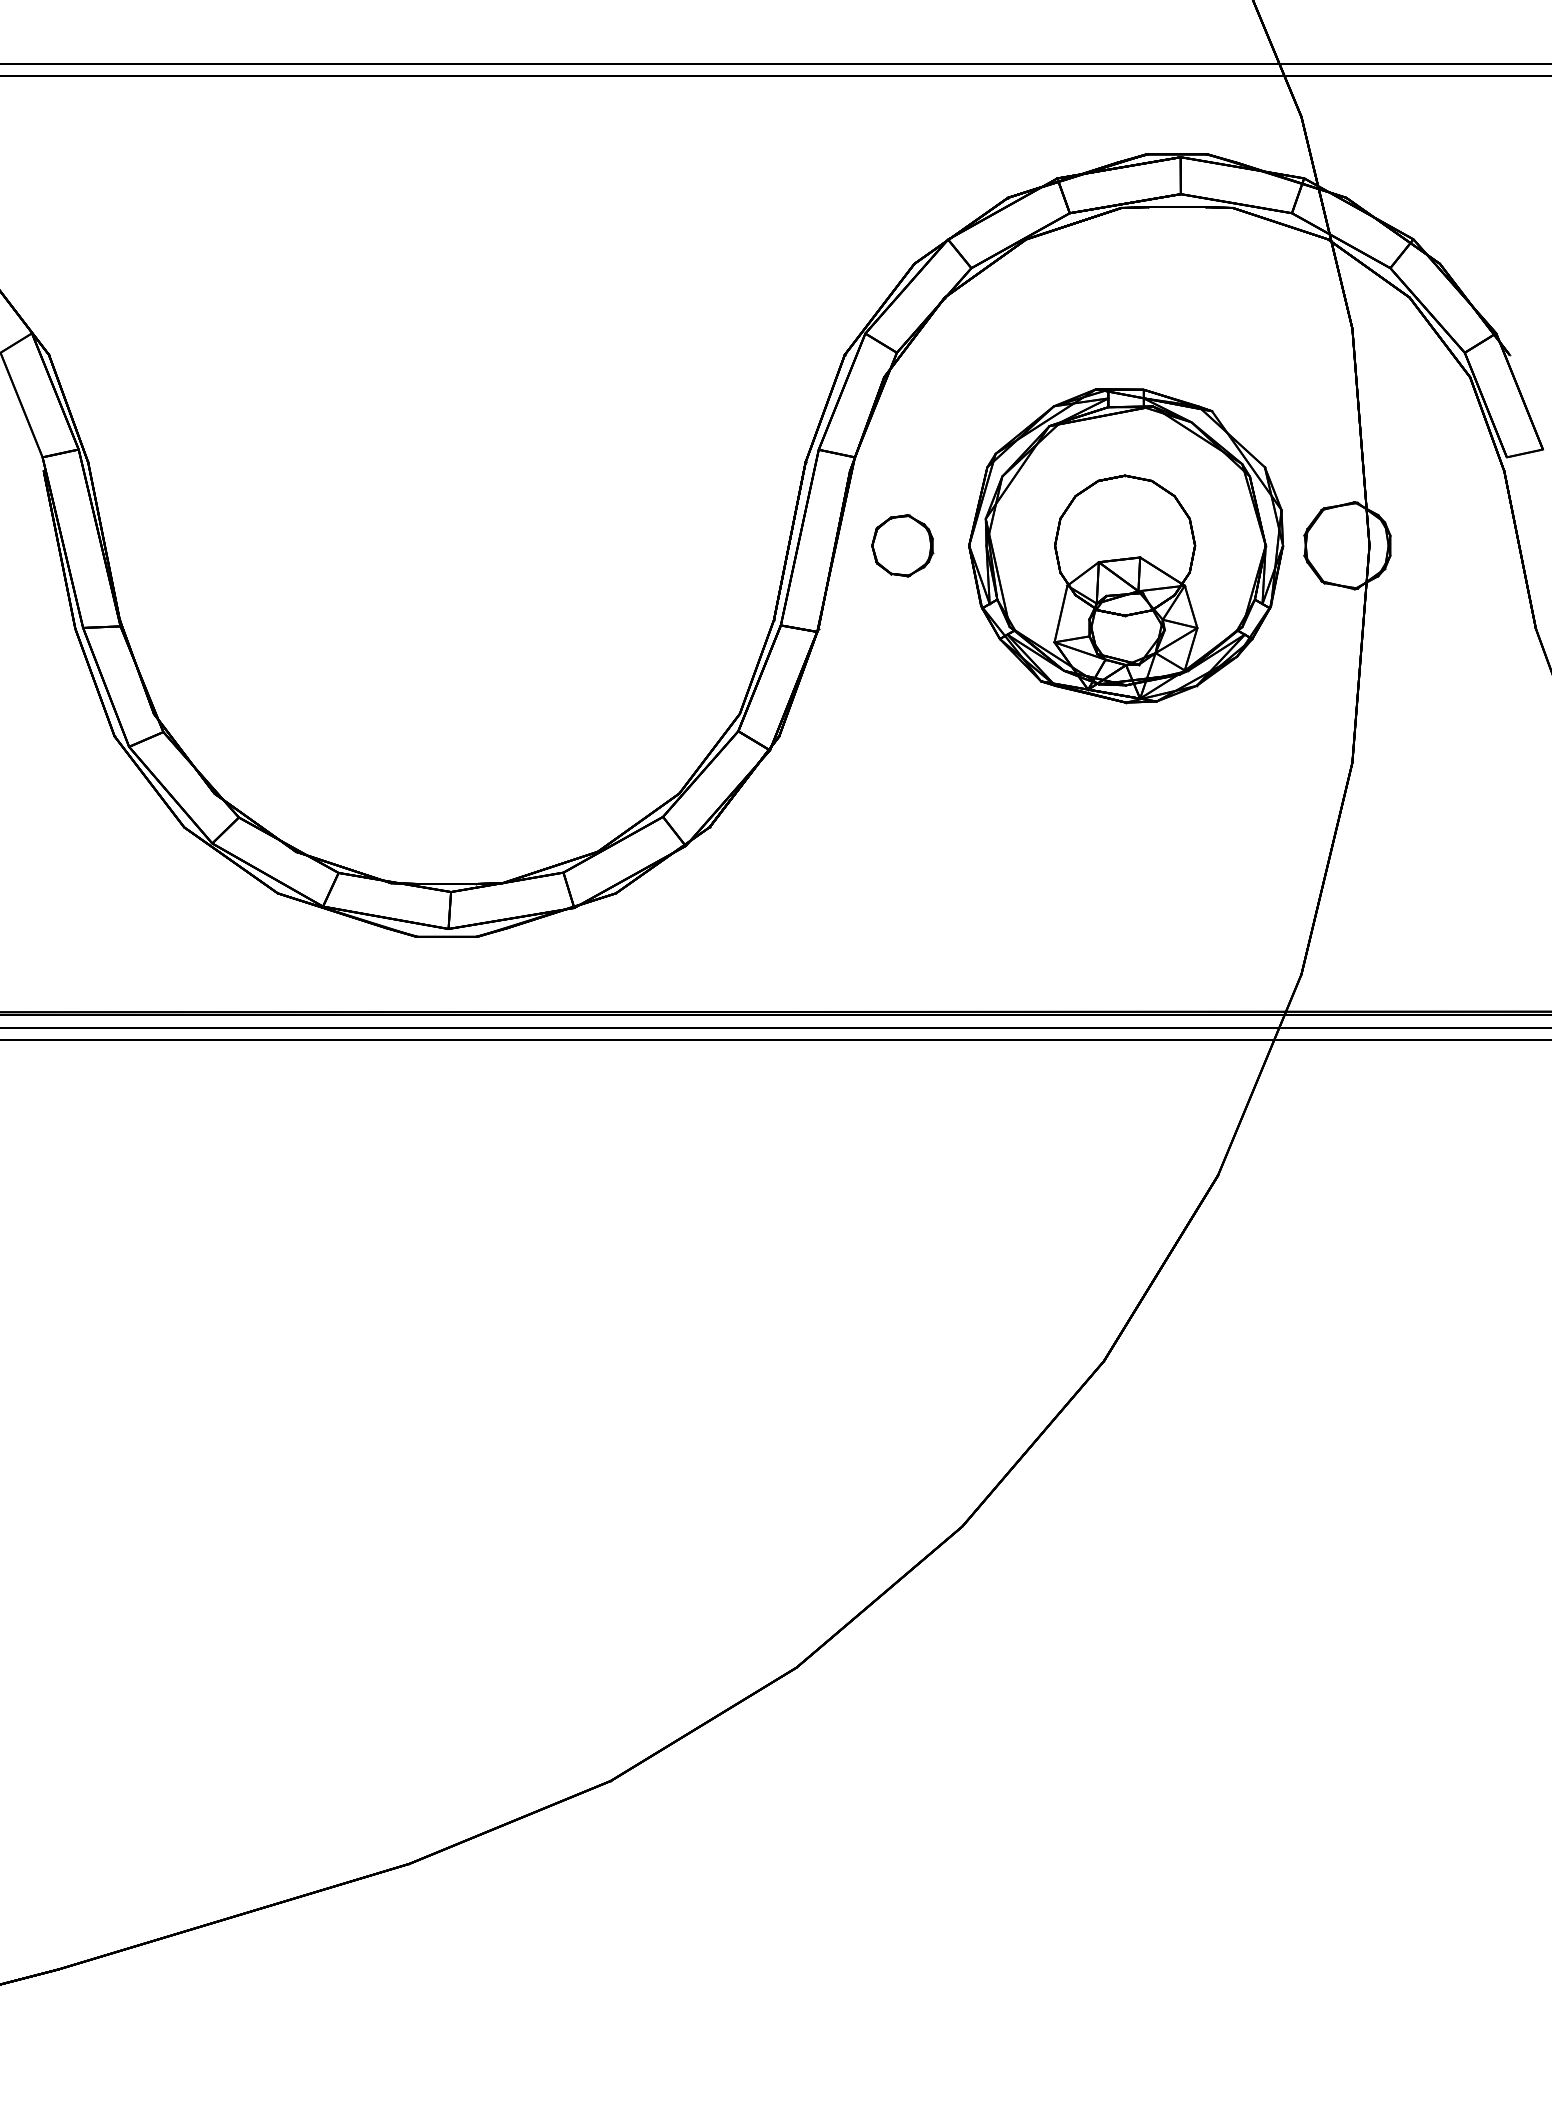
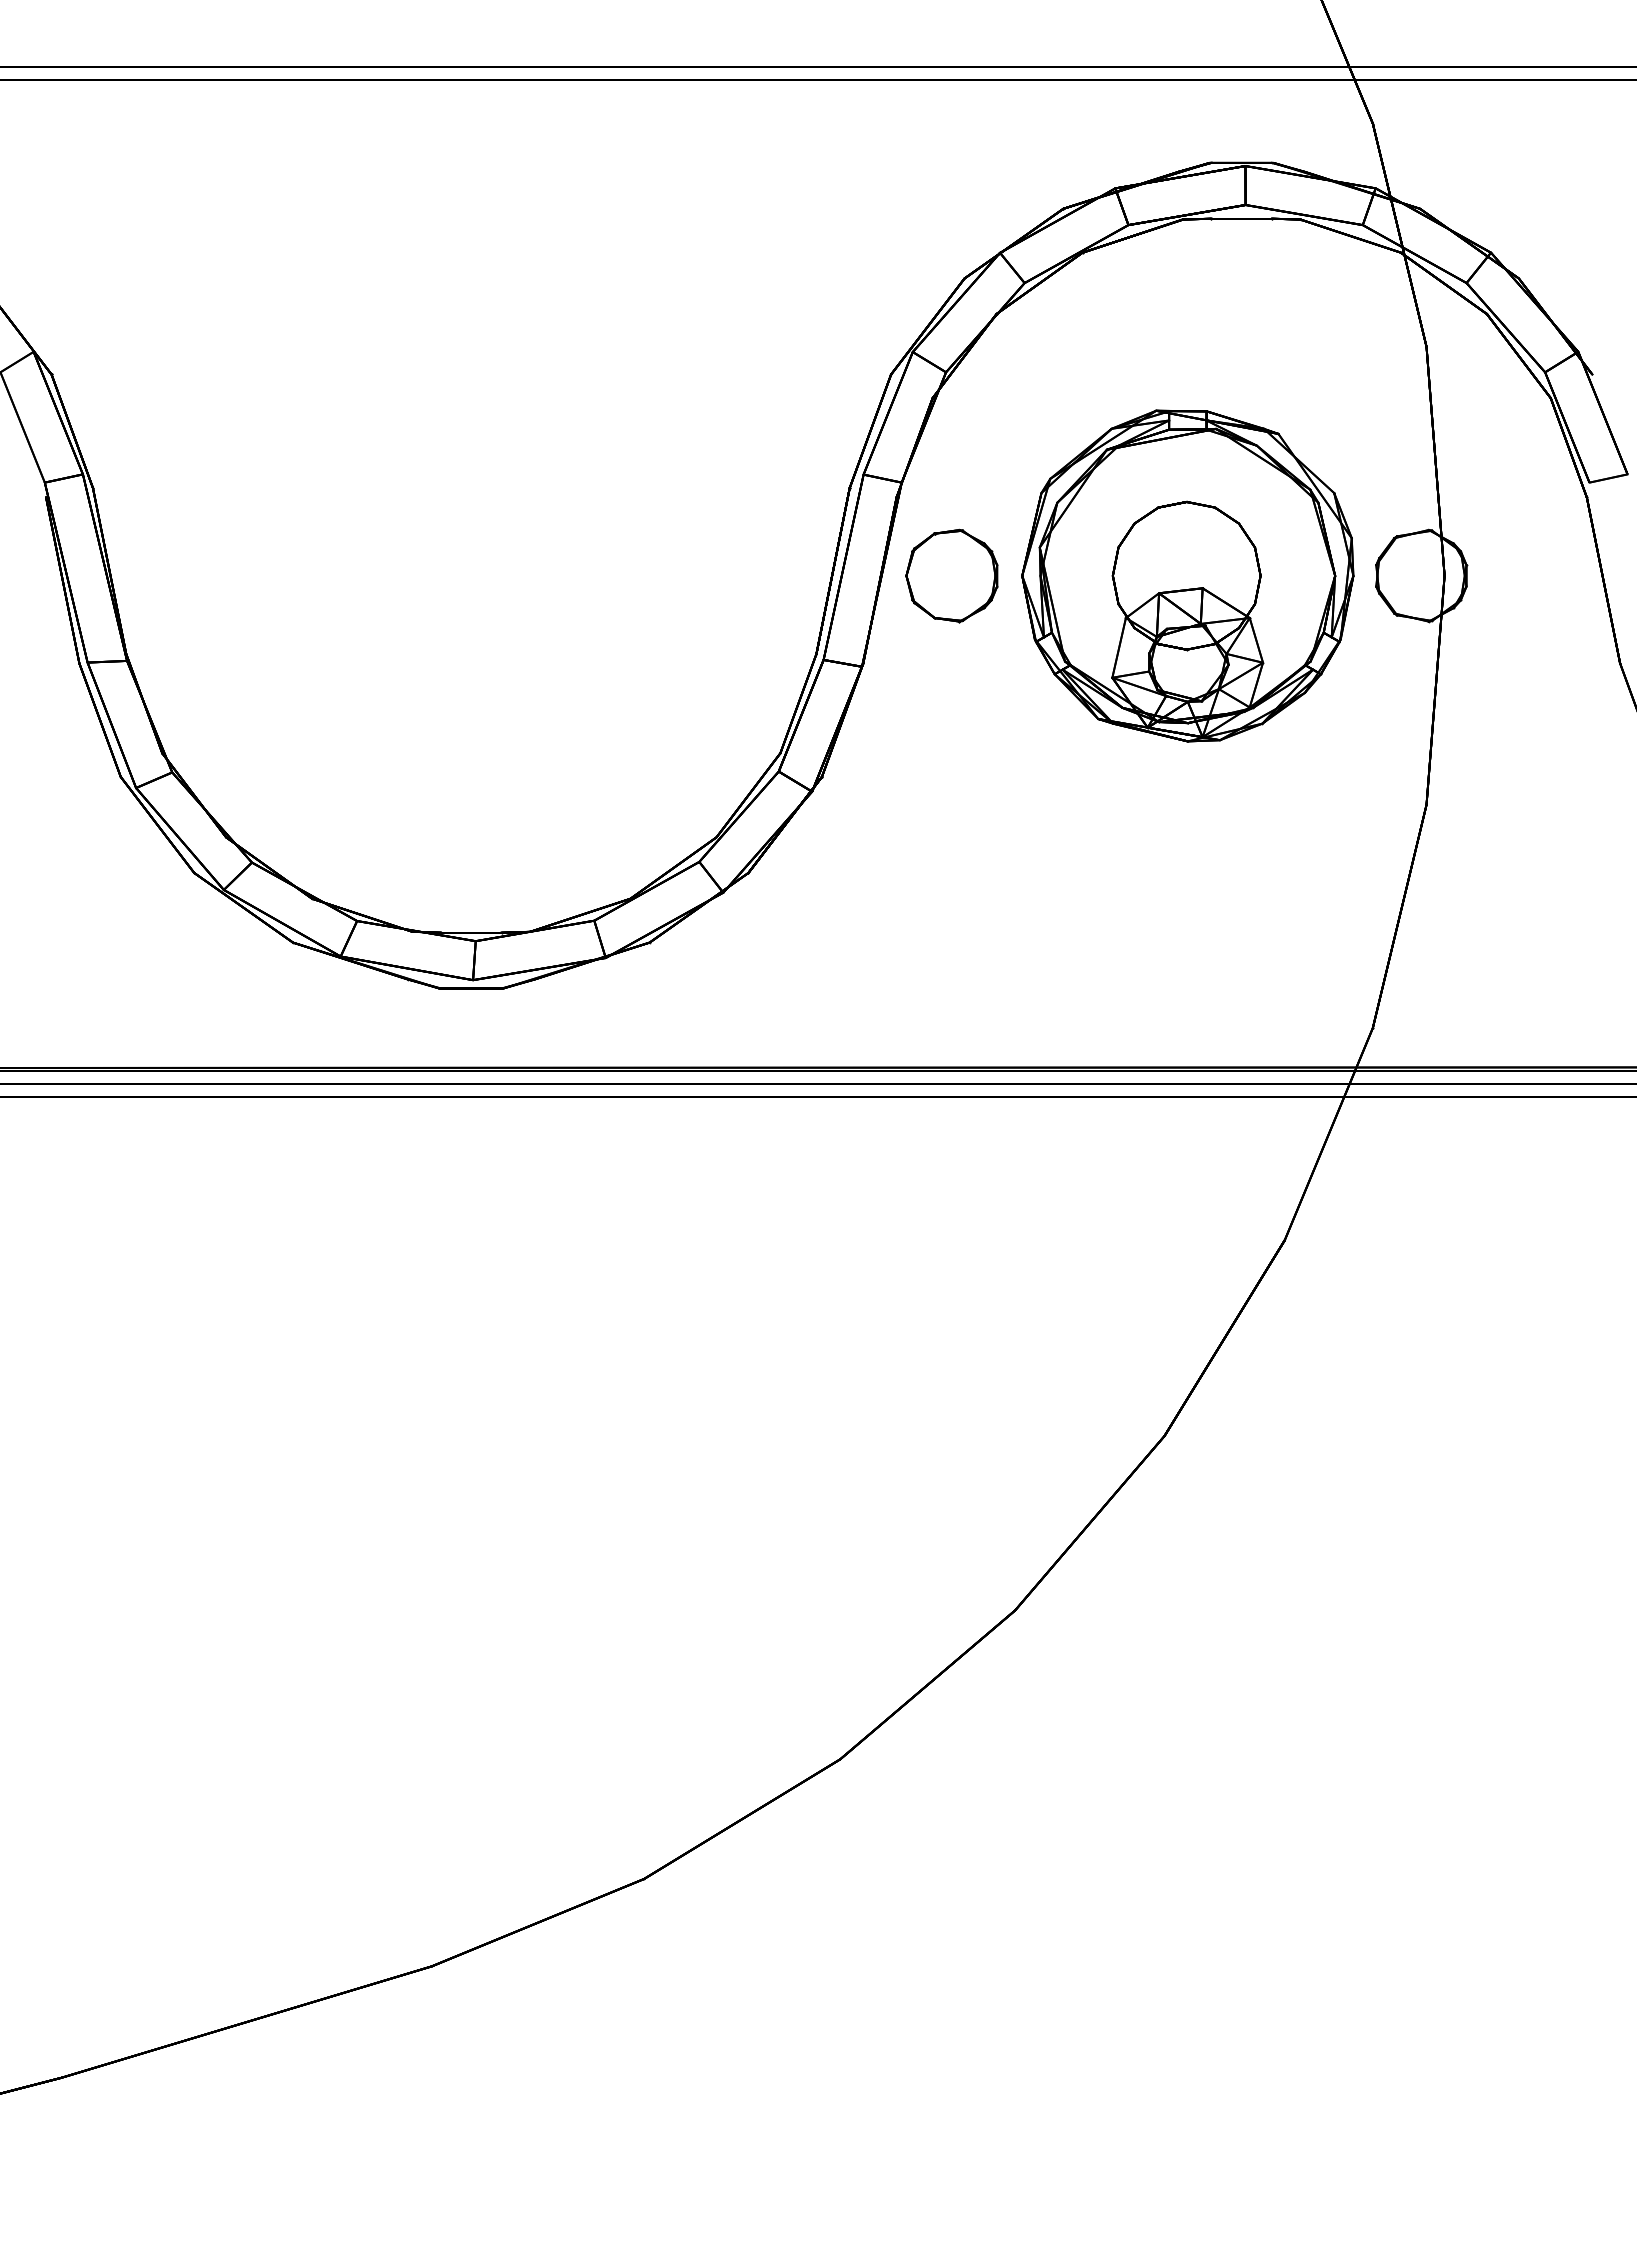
part: (902, 545) -> (951, 575), size x1.43

